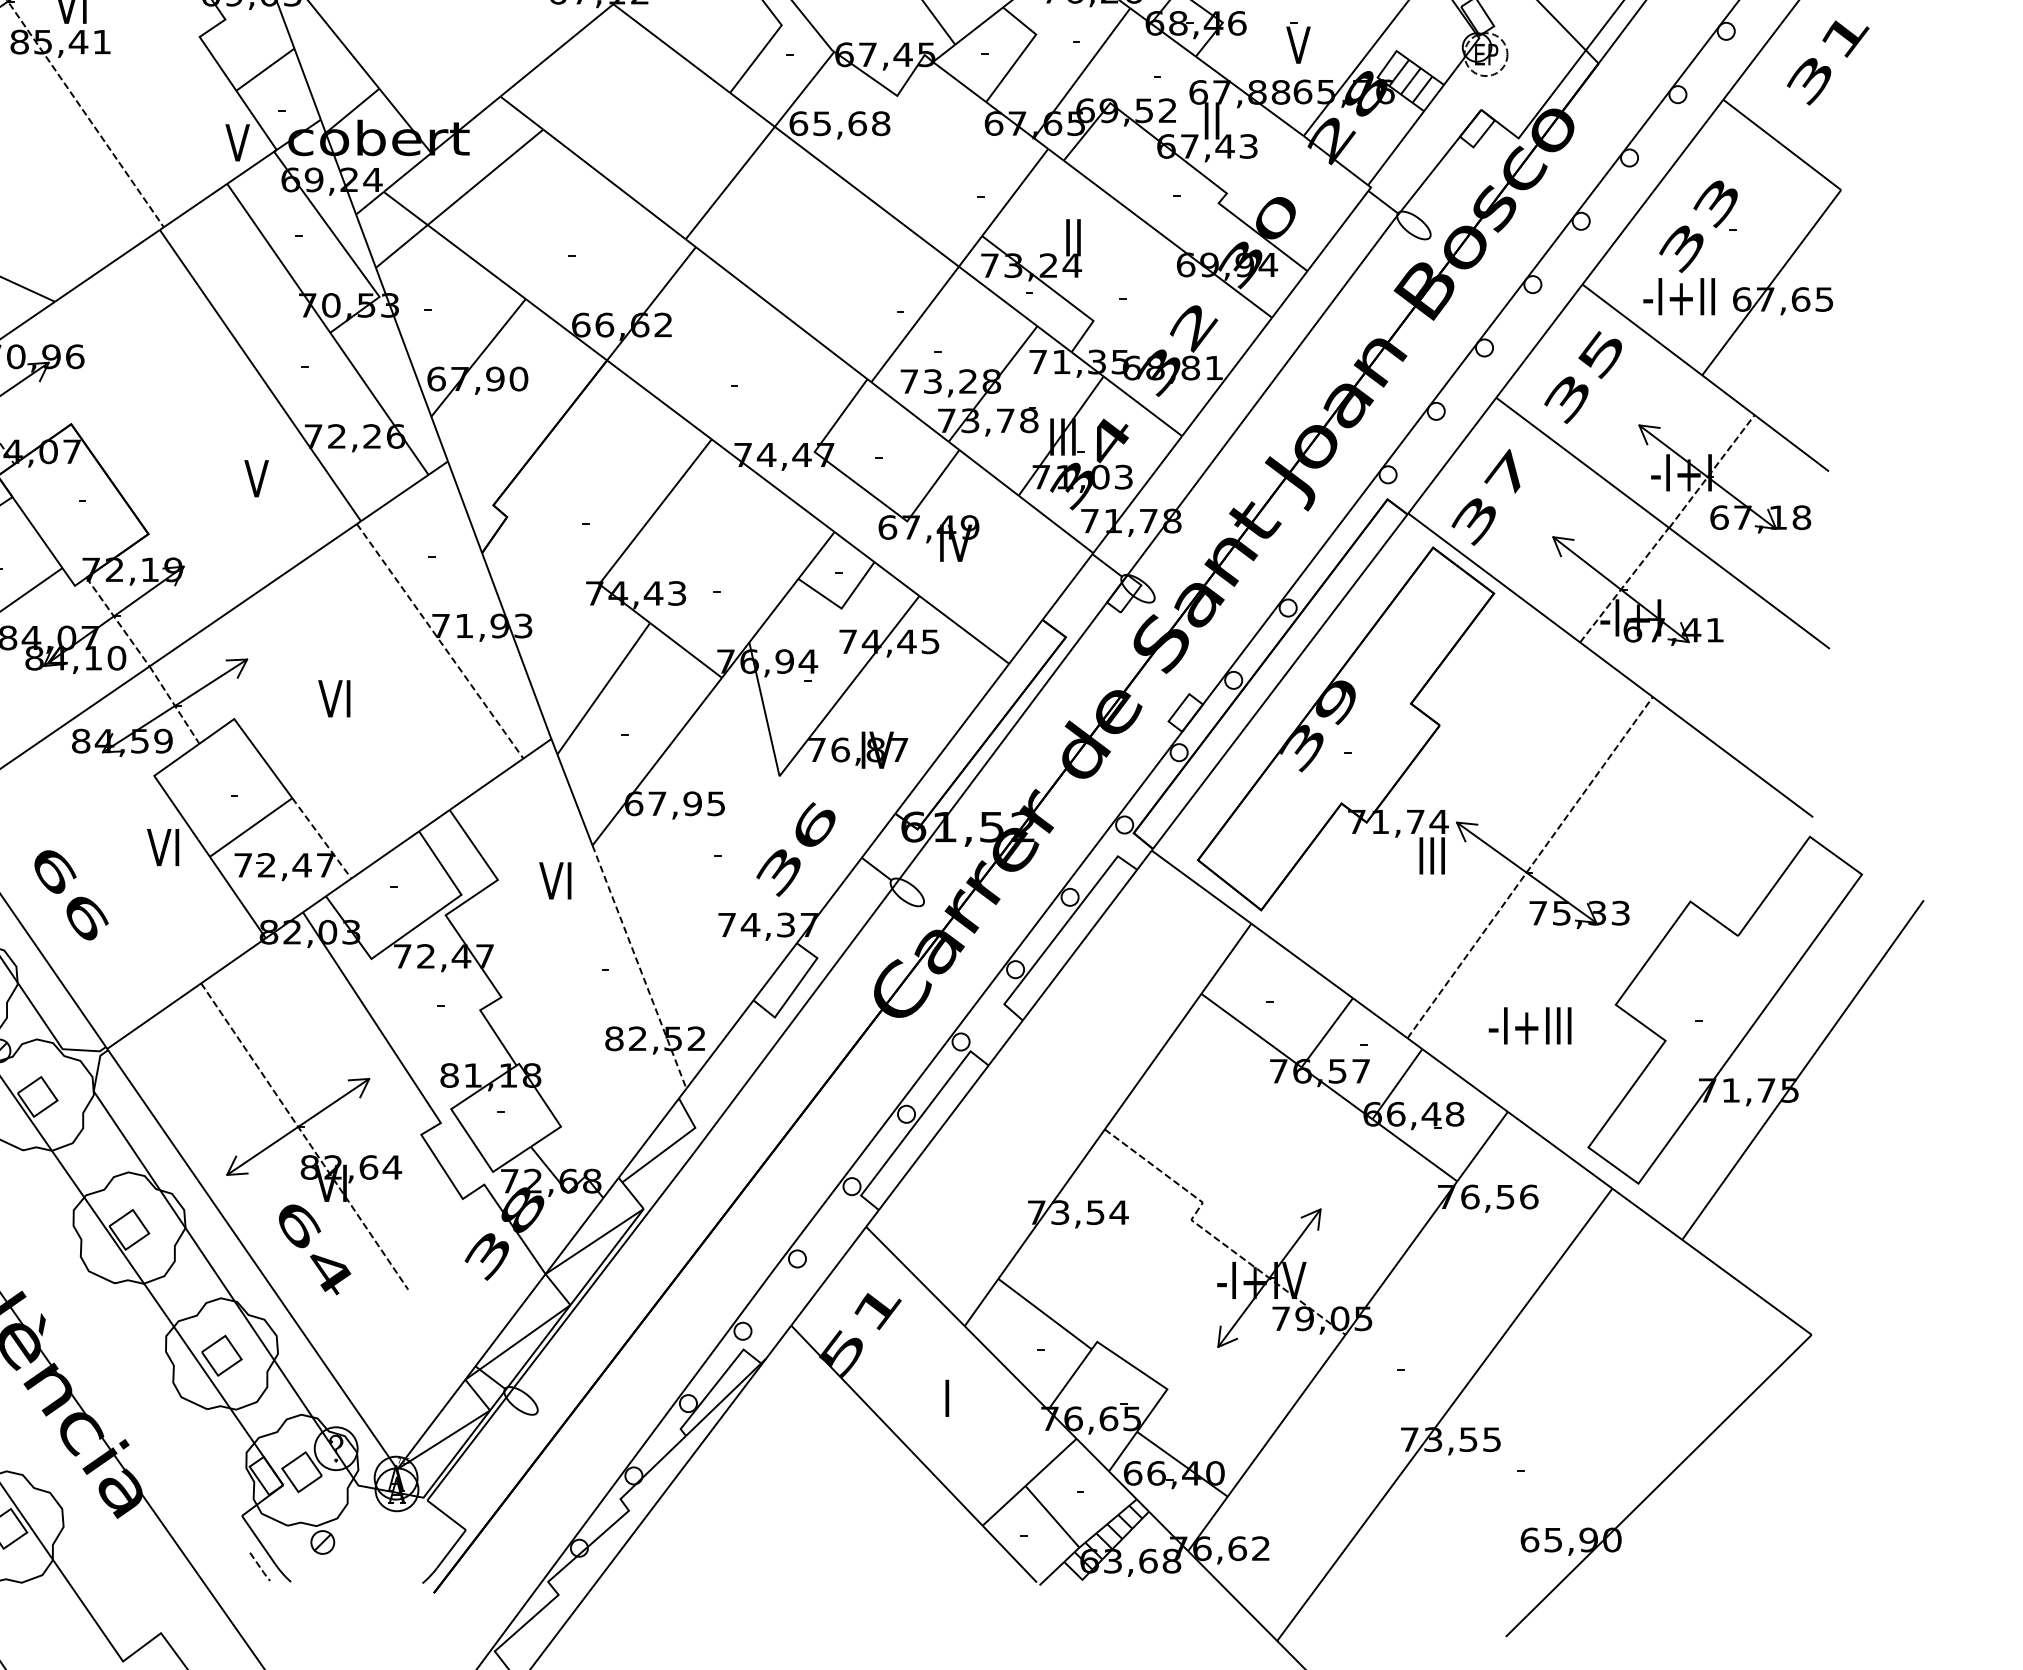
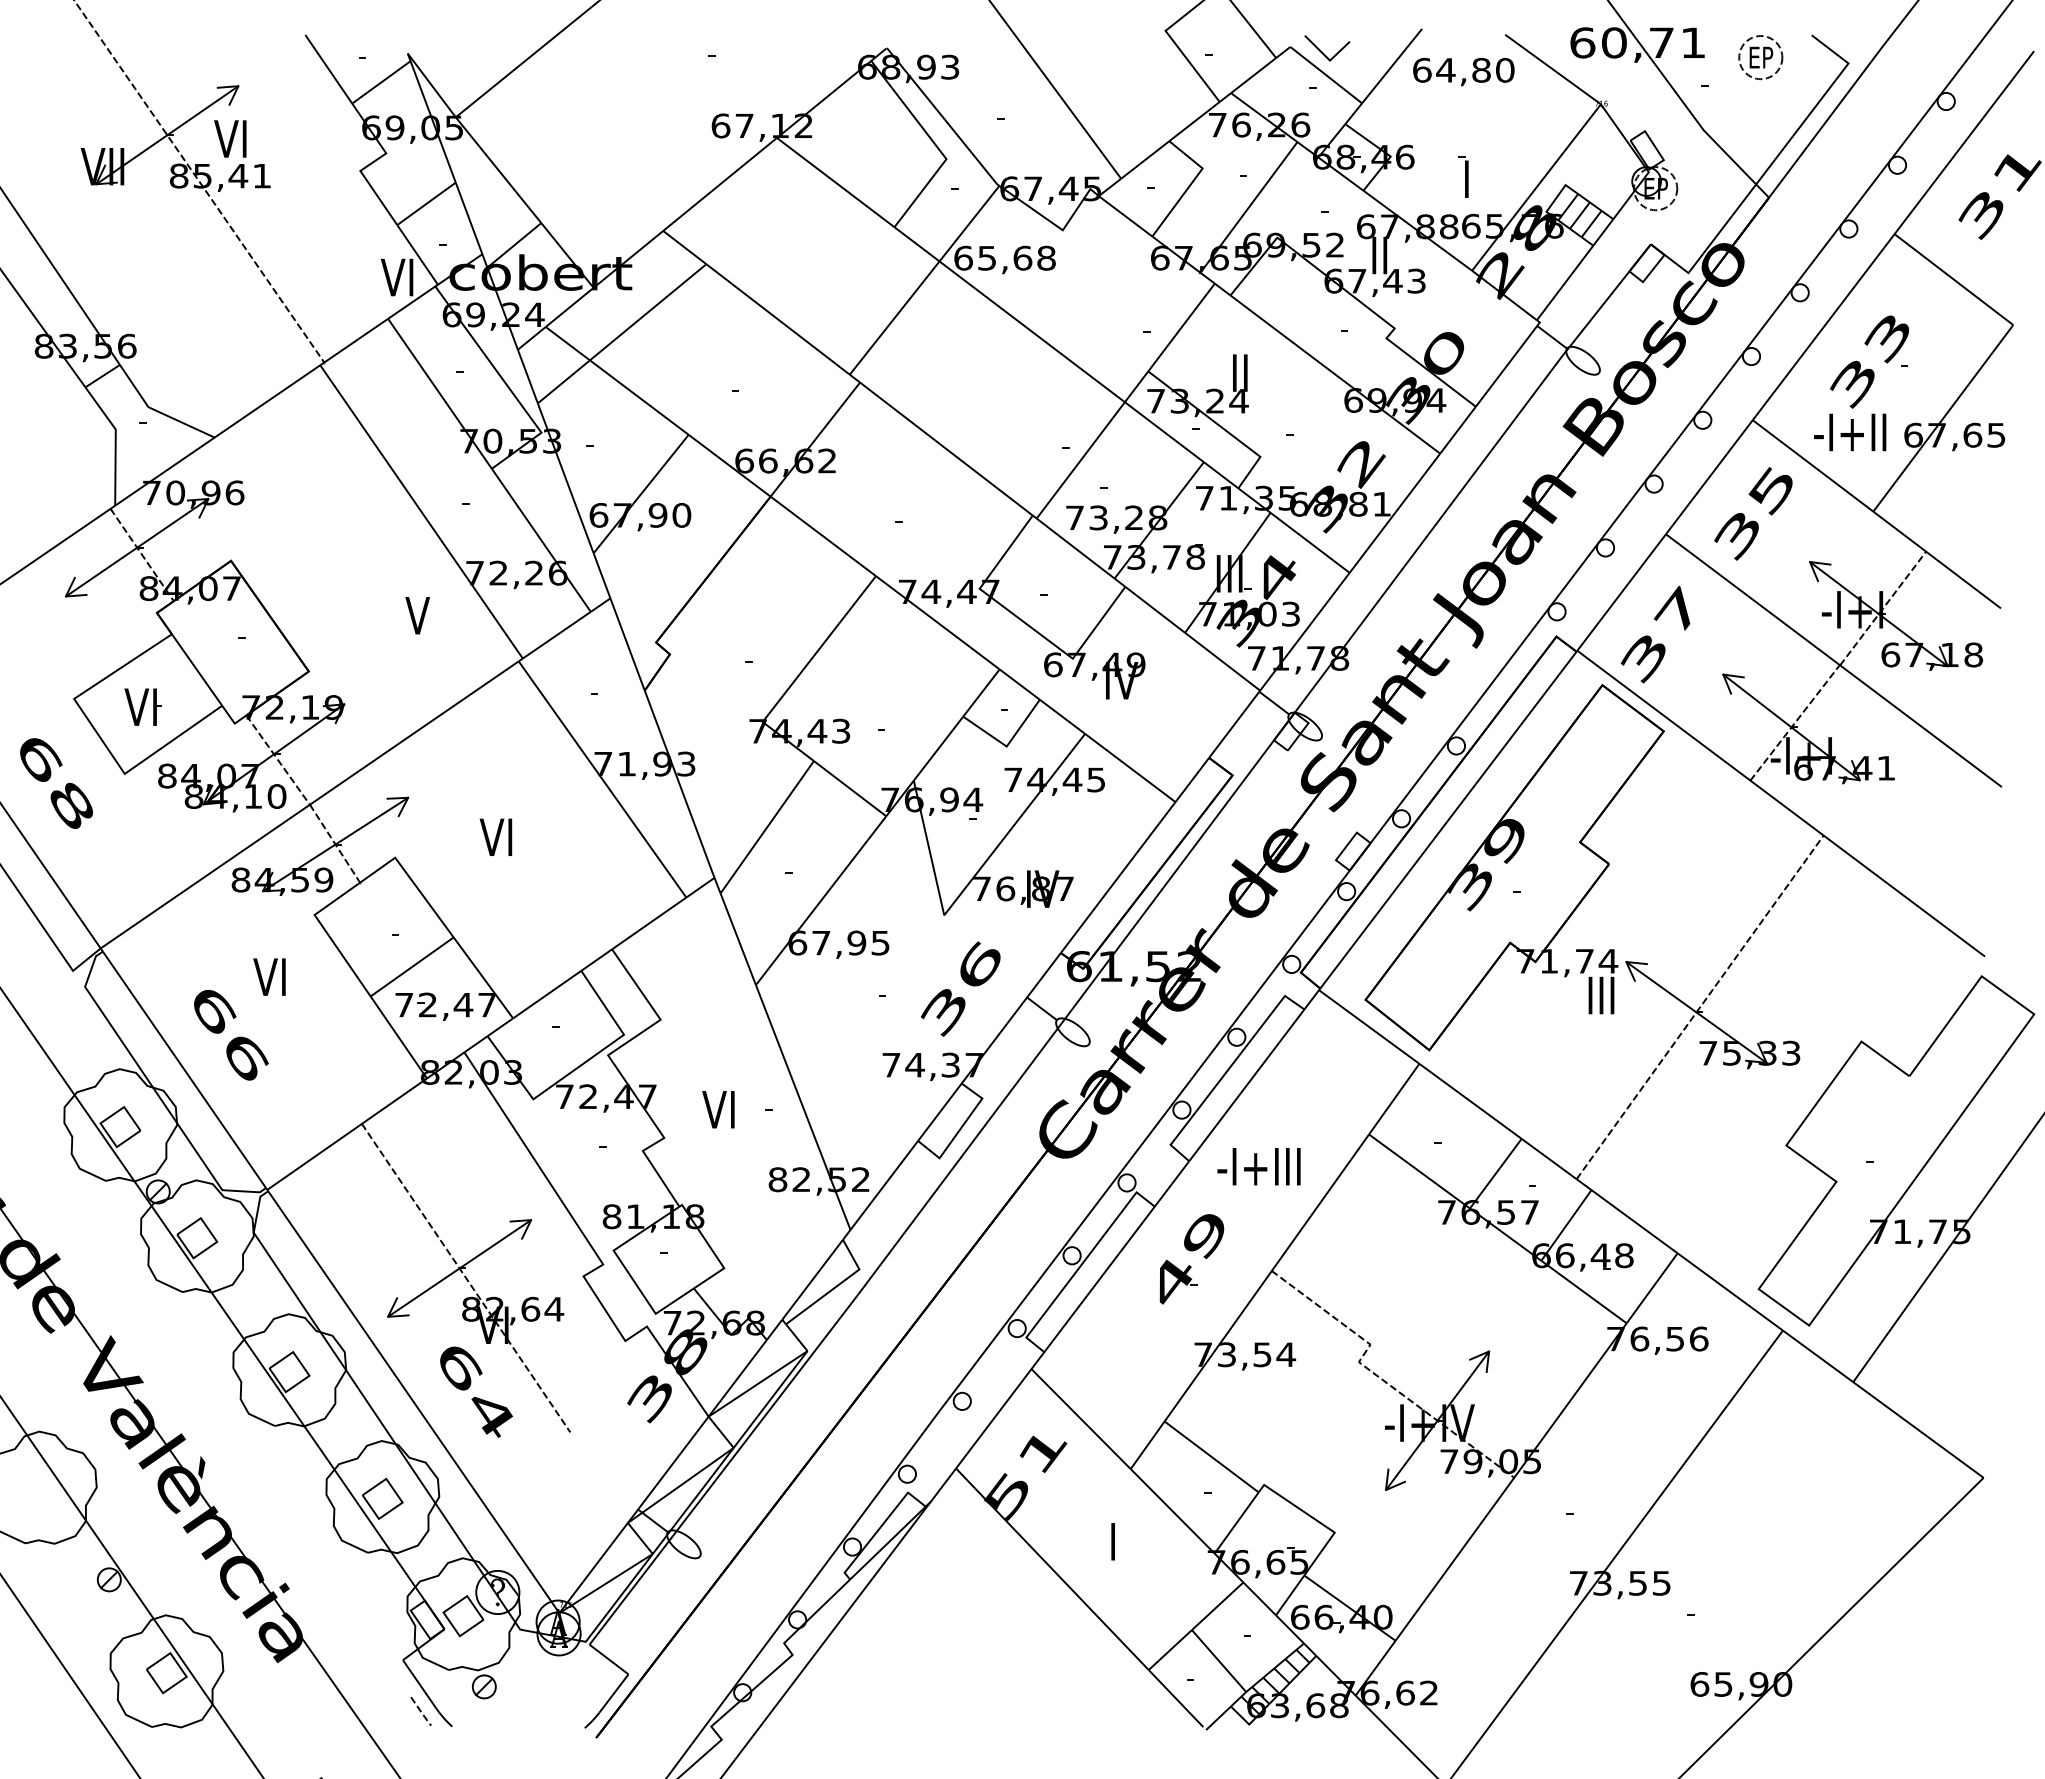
text: (1298, 44) -> (1466, 178), V -> I
text: (235, 142) -> (396, 277), V -> VI
line: (440, 641) -> (602, 779), dashed -> solid
line: (321, 837) -> (483, 977), dashed -> solid
text: (163, 846) -> (269, 976), moved
text: (555, 880) -> (718, 1109), moved
line: (639, 967) -> (803, 1107), dashed -> solid
text: (1529, 1025) -> (1258, 1166), moved
part: (1024, 1123) -> (1190, 1265), added

